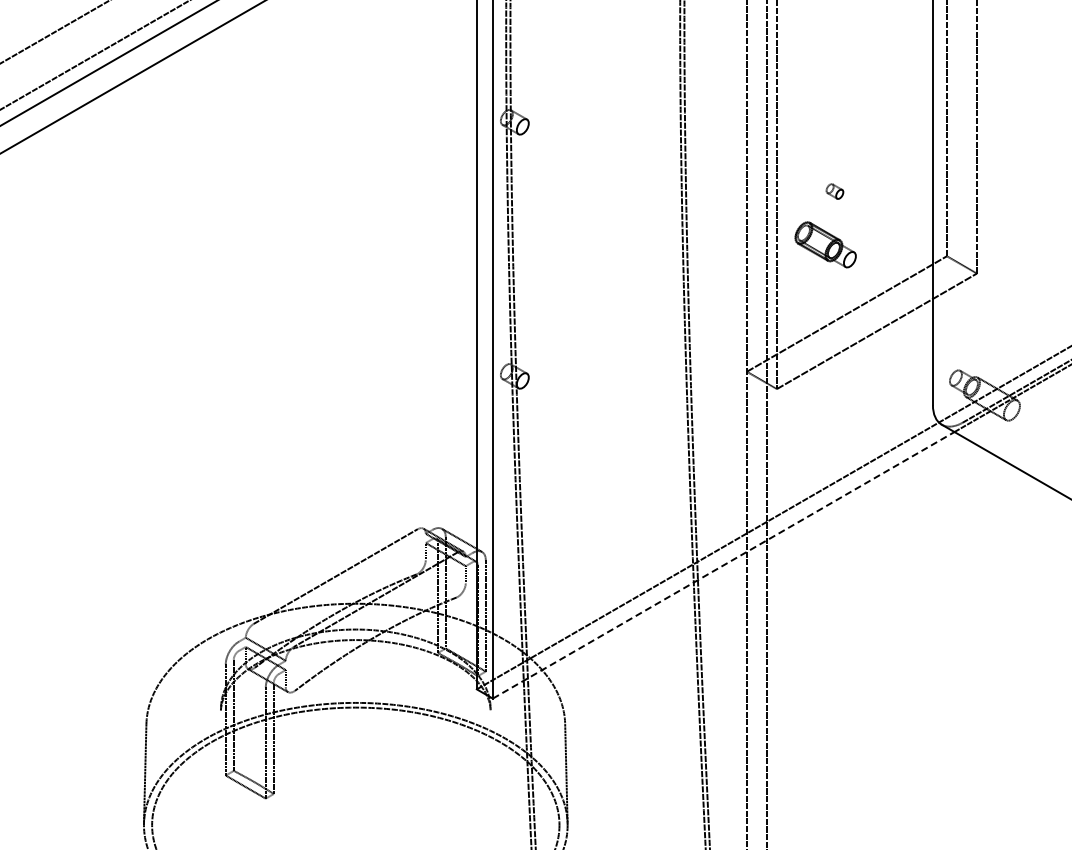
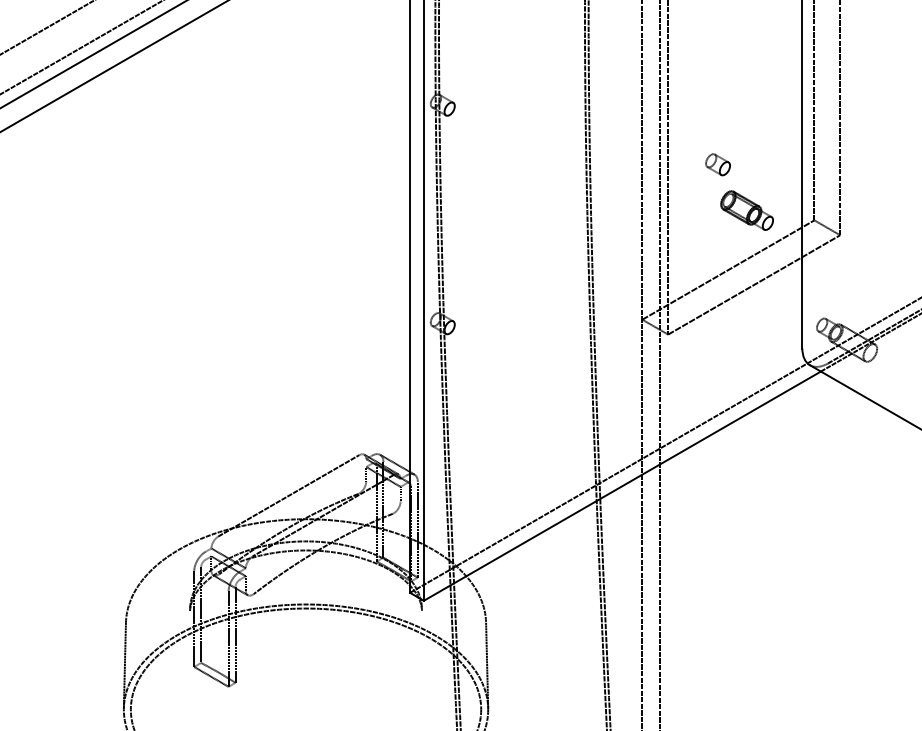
part: (834, 191) -> (717, 164), size x1.67
part: (825, 244) -> (746, 210), moved
line: (723, 565) -> (622, 486), dashed -> solid

